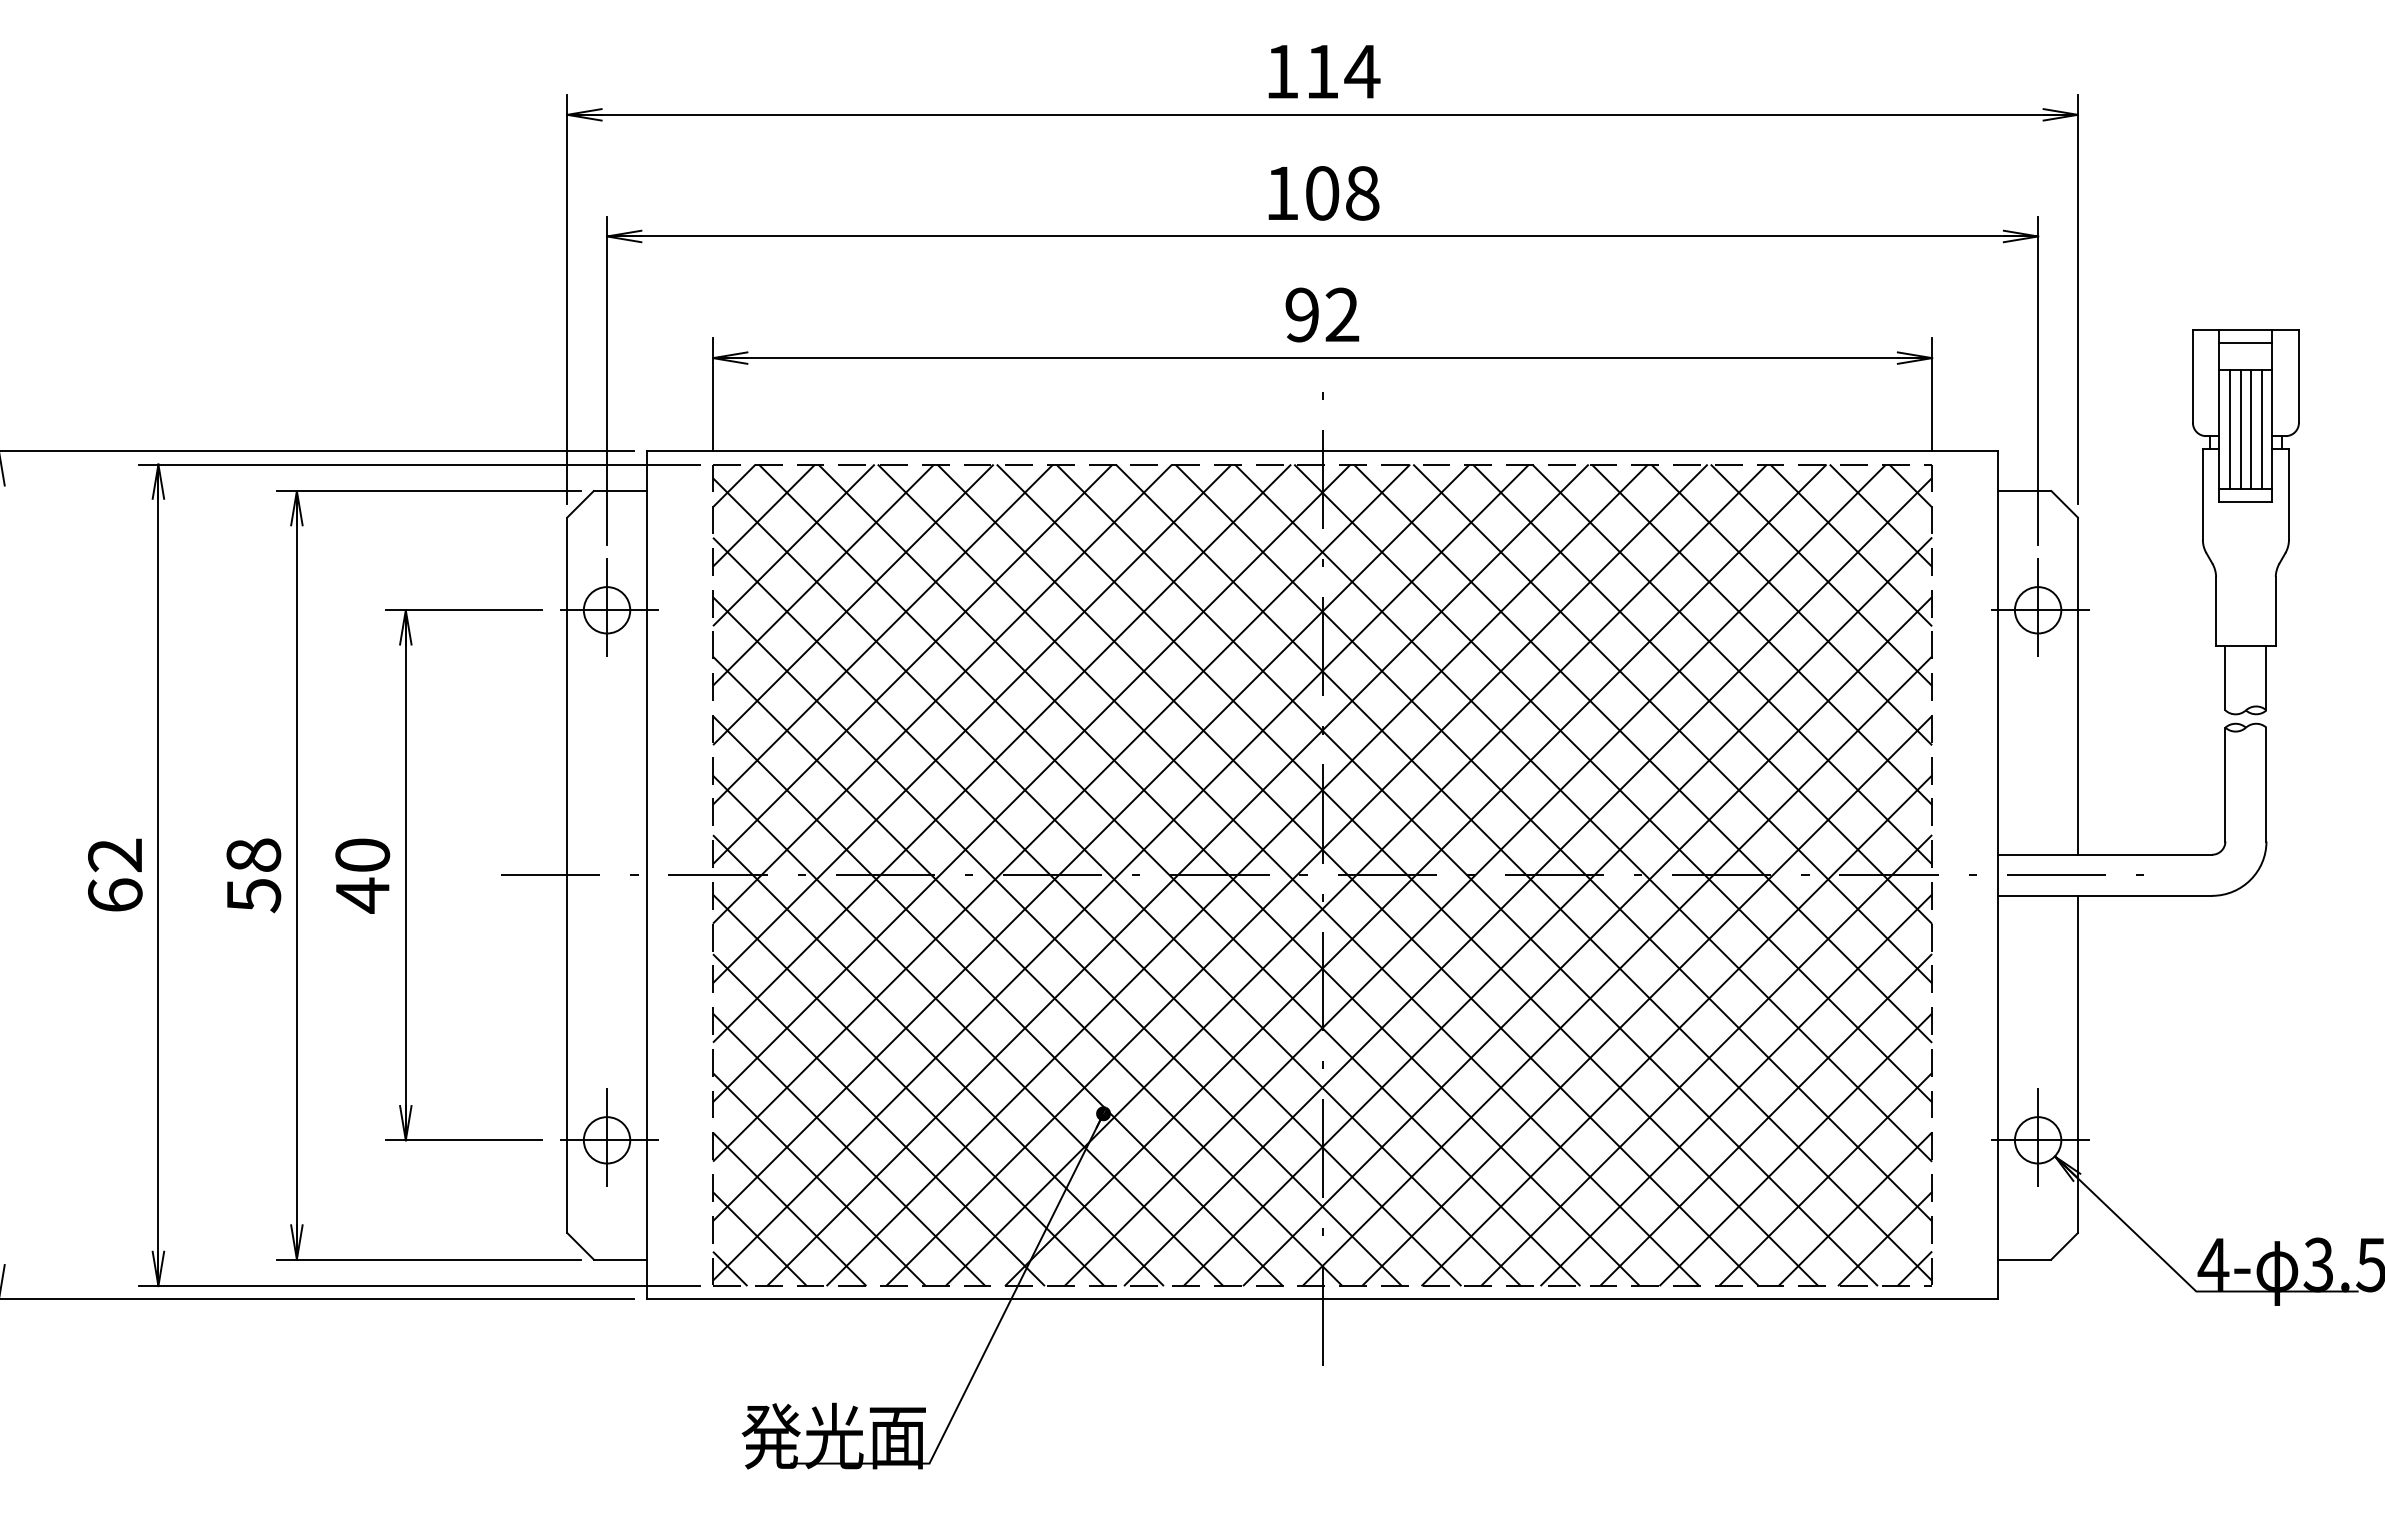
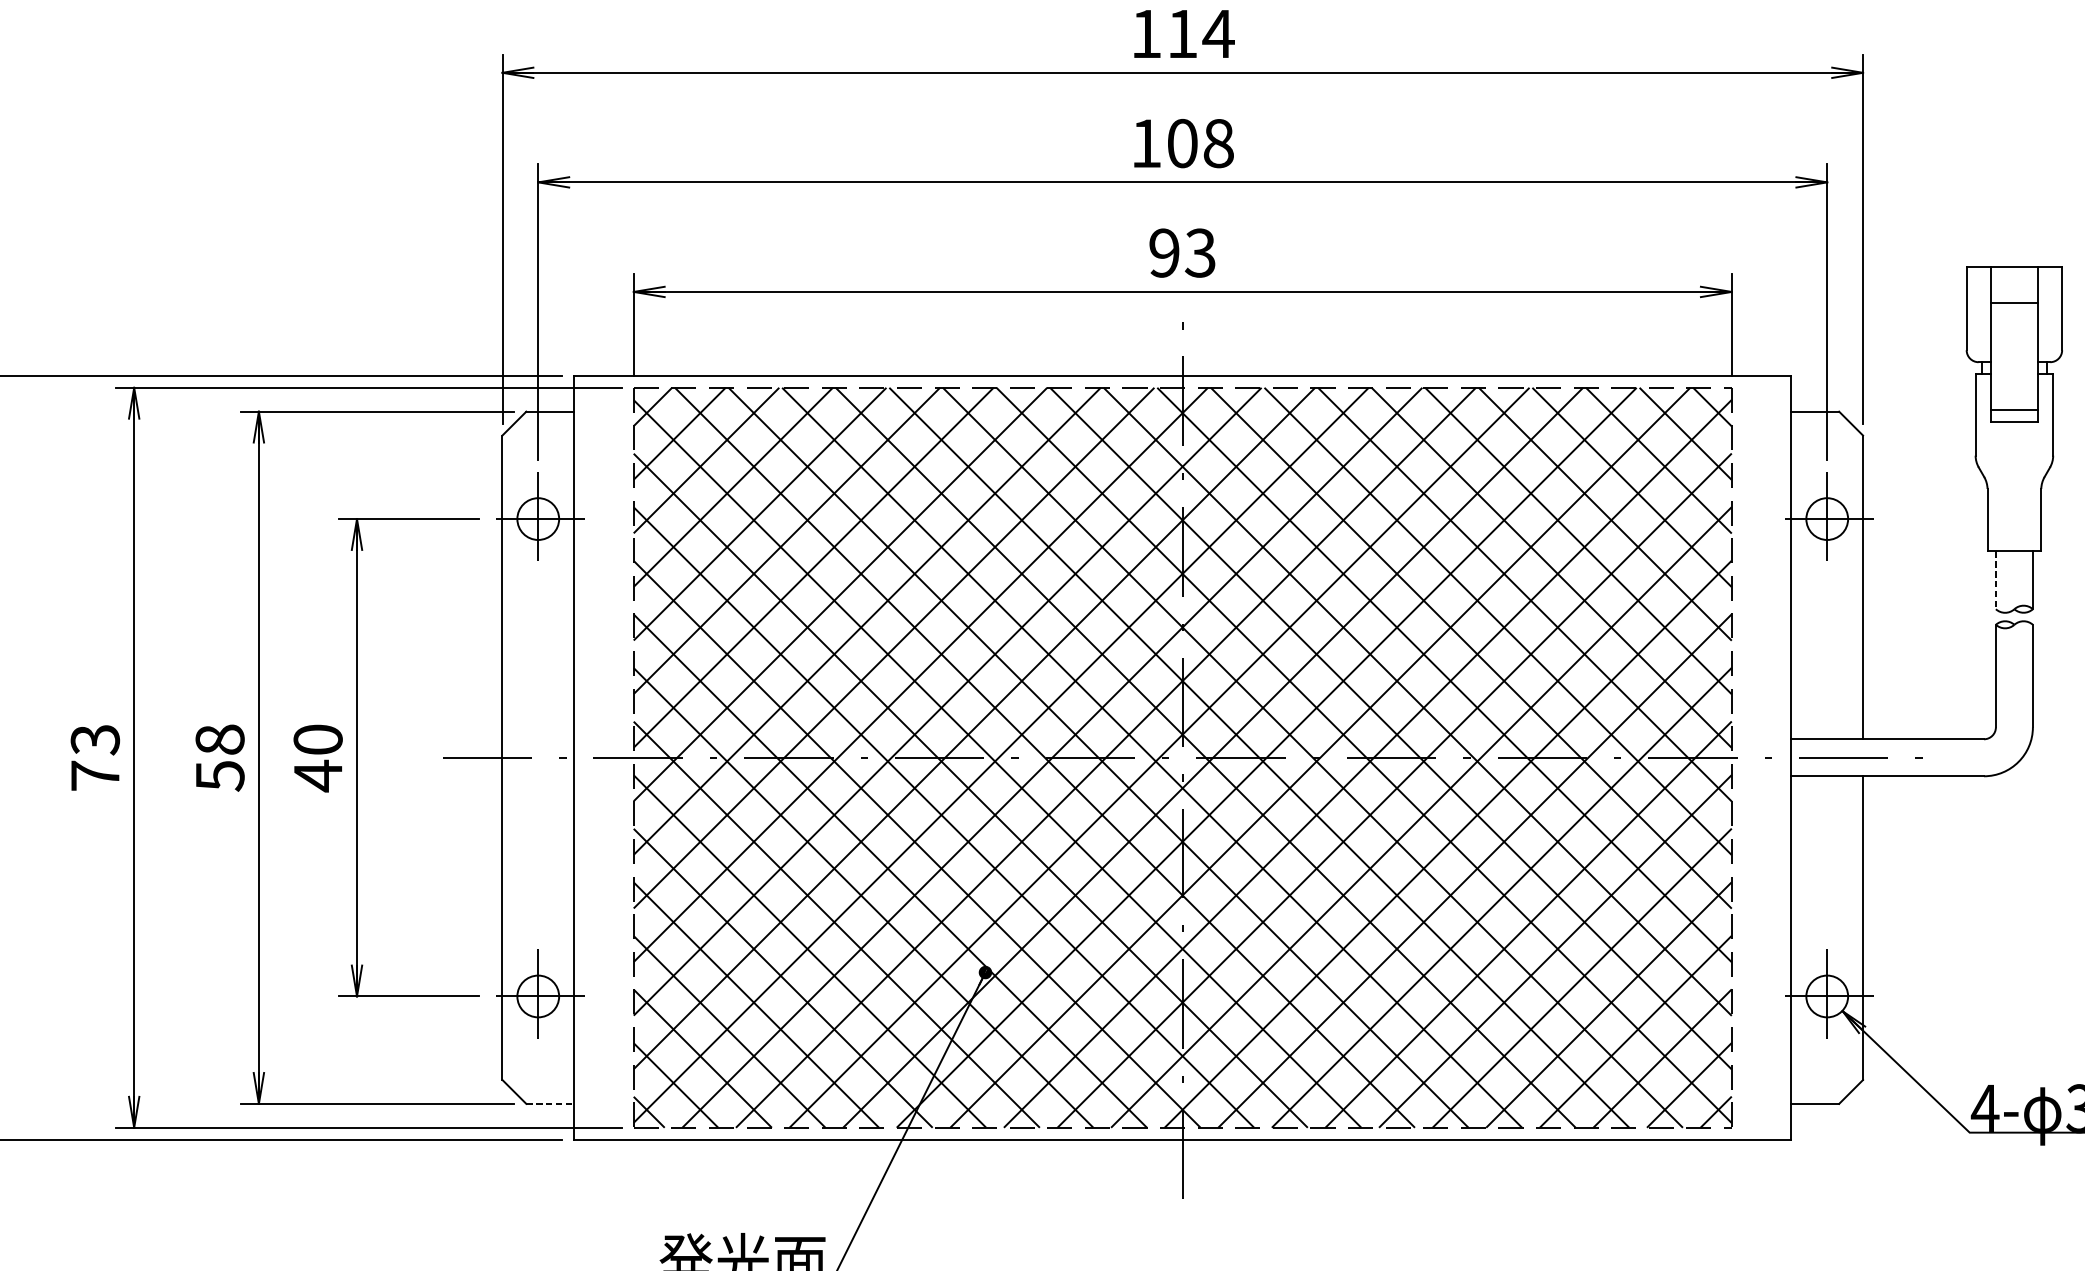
text: (1342, 315) -> (1200, 253), 92 -> 93
line: (2245, 343) -> (2014, 278), removed
line: (2230, 429) -> (2000, 356), removed
line: (2240, 429) -> (2009, 356), removed
line: (2251, 429) -> (2019, 356), removed
line: (2261, 429) -> (2028, 356), removed
line: (2225, 678) -> (1996, 580), solid -> dashed
text: (115, 874) -> (95, 757), 62 -> 73
line: (620, 1259) -> (550, 1103), solid -> dashed

